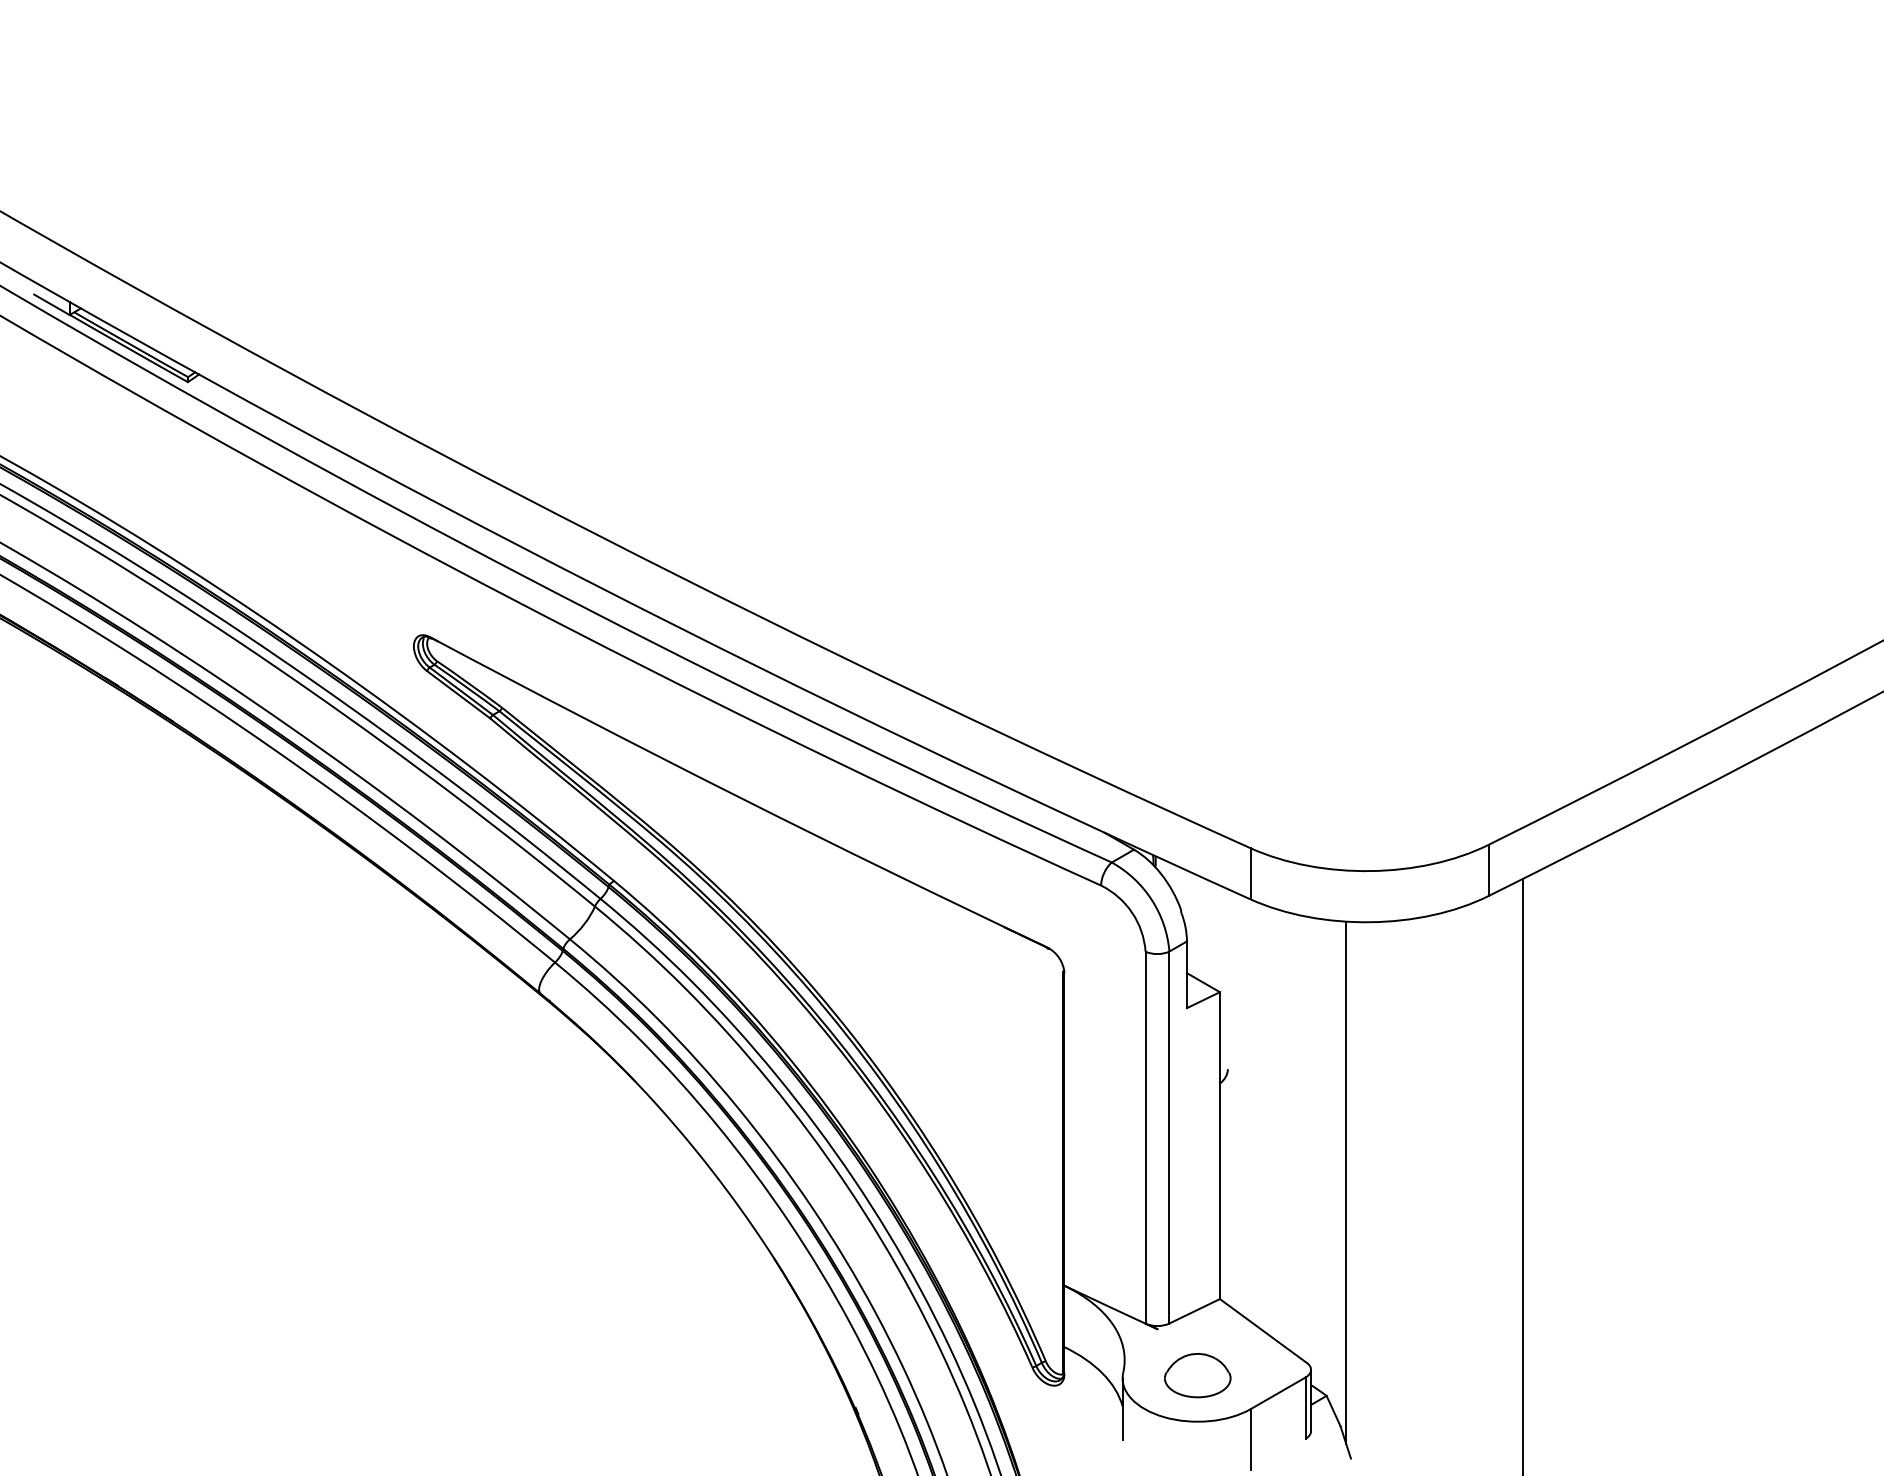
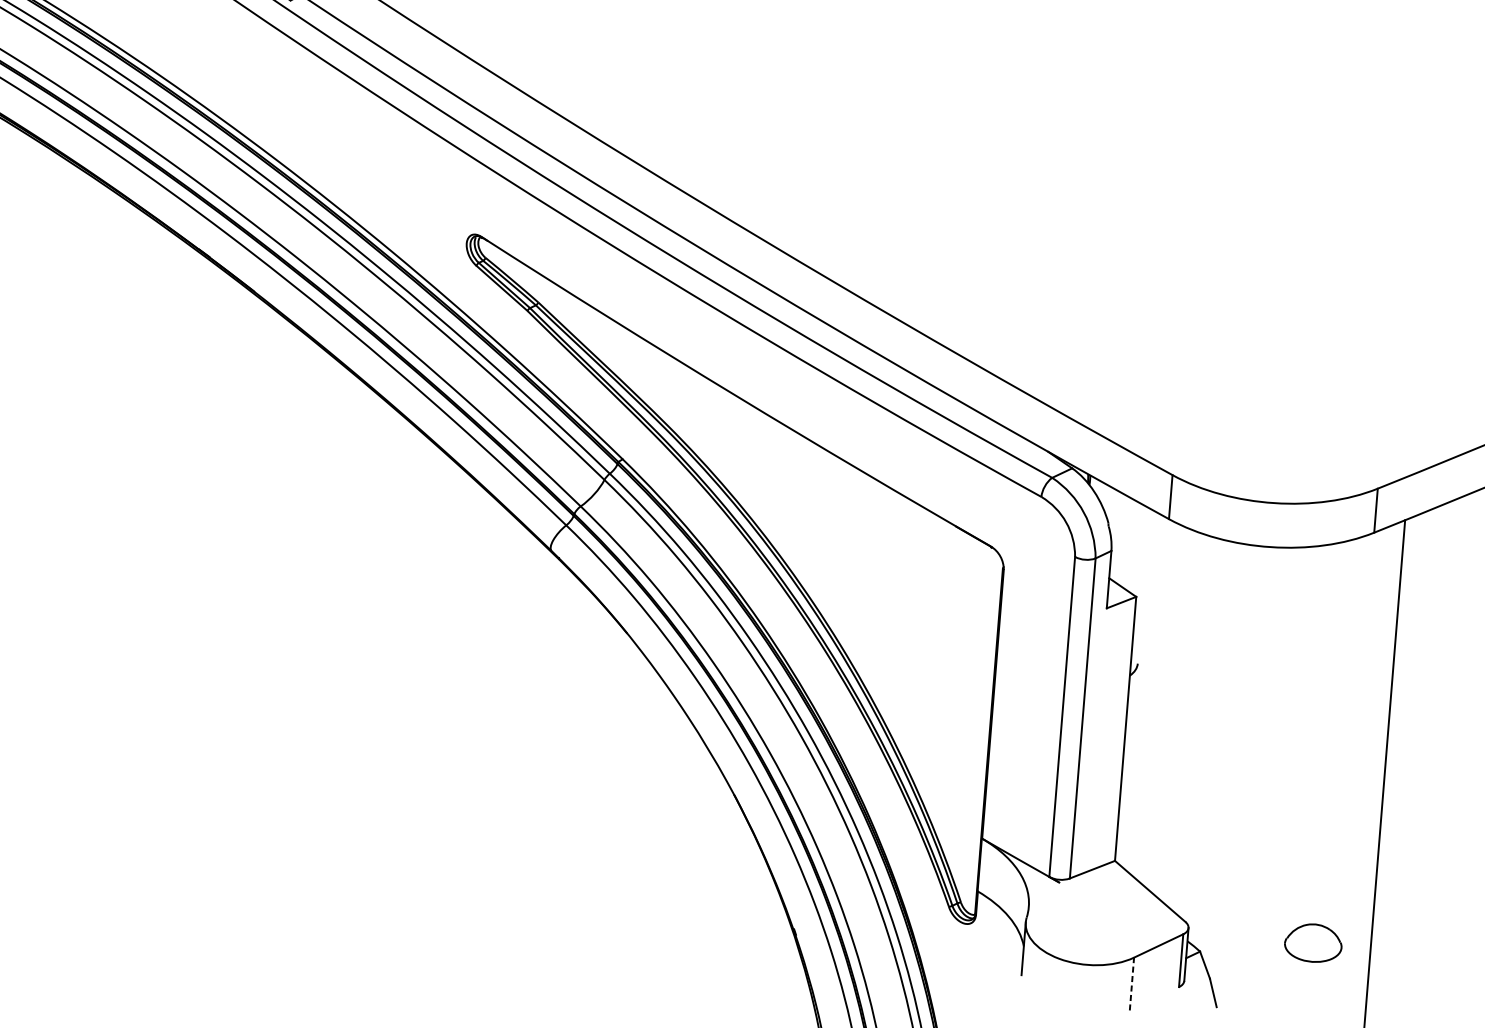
line: (1346, 1182) -> (1231, 769), removed
part: (1197, 1375) -> (1313, 943), moved
line: (1250, 1439) -> (1131, 983), solid -> dashed

